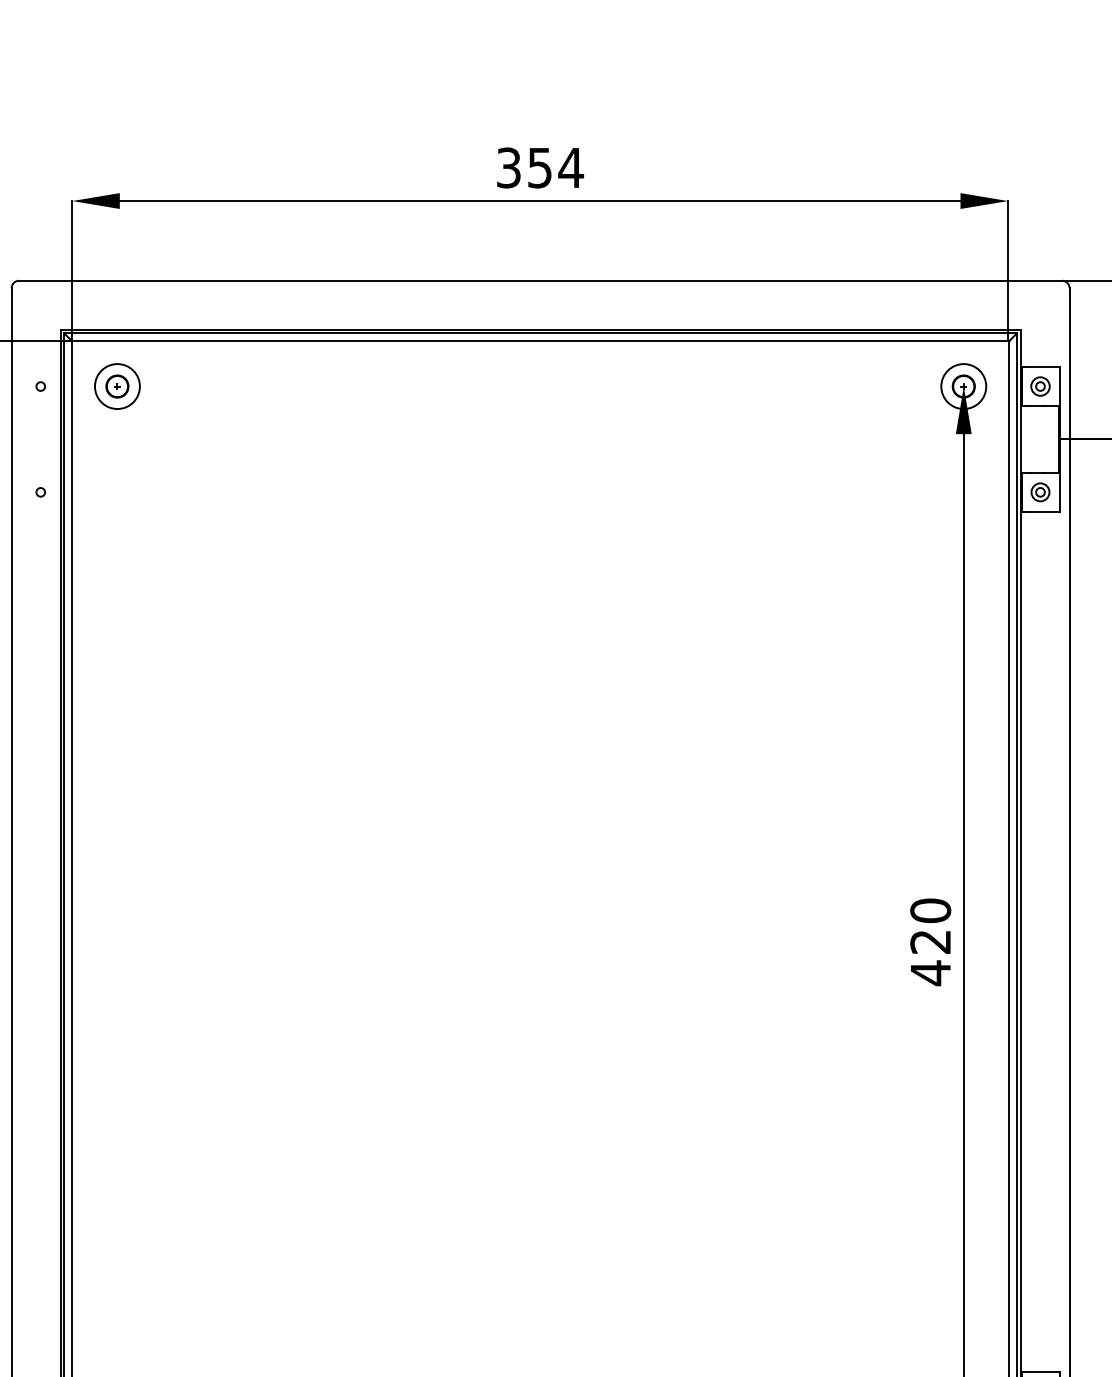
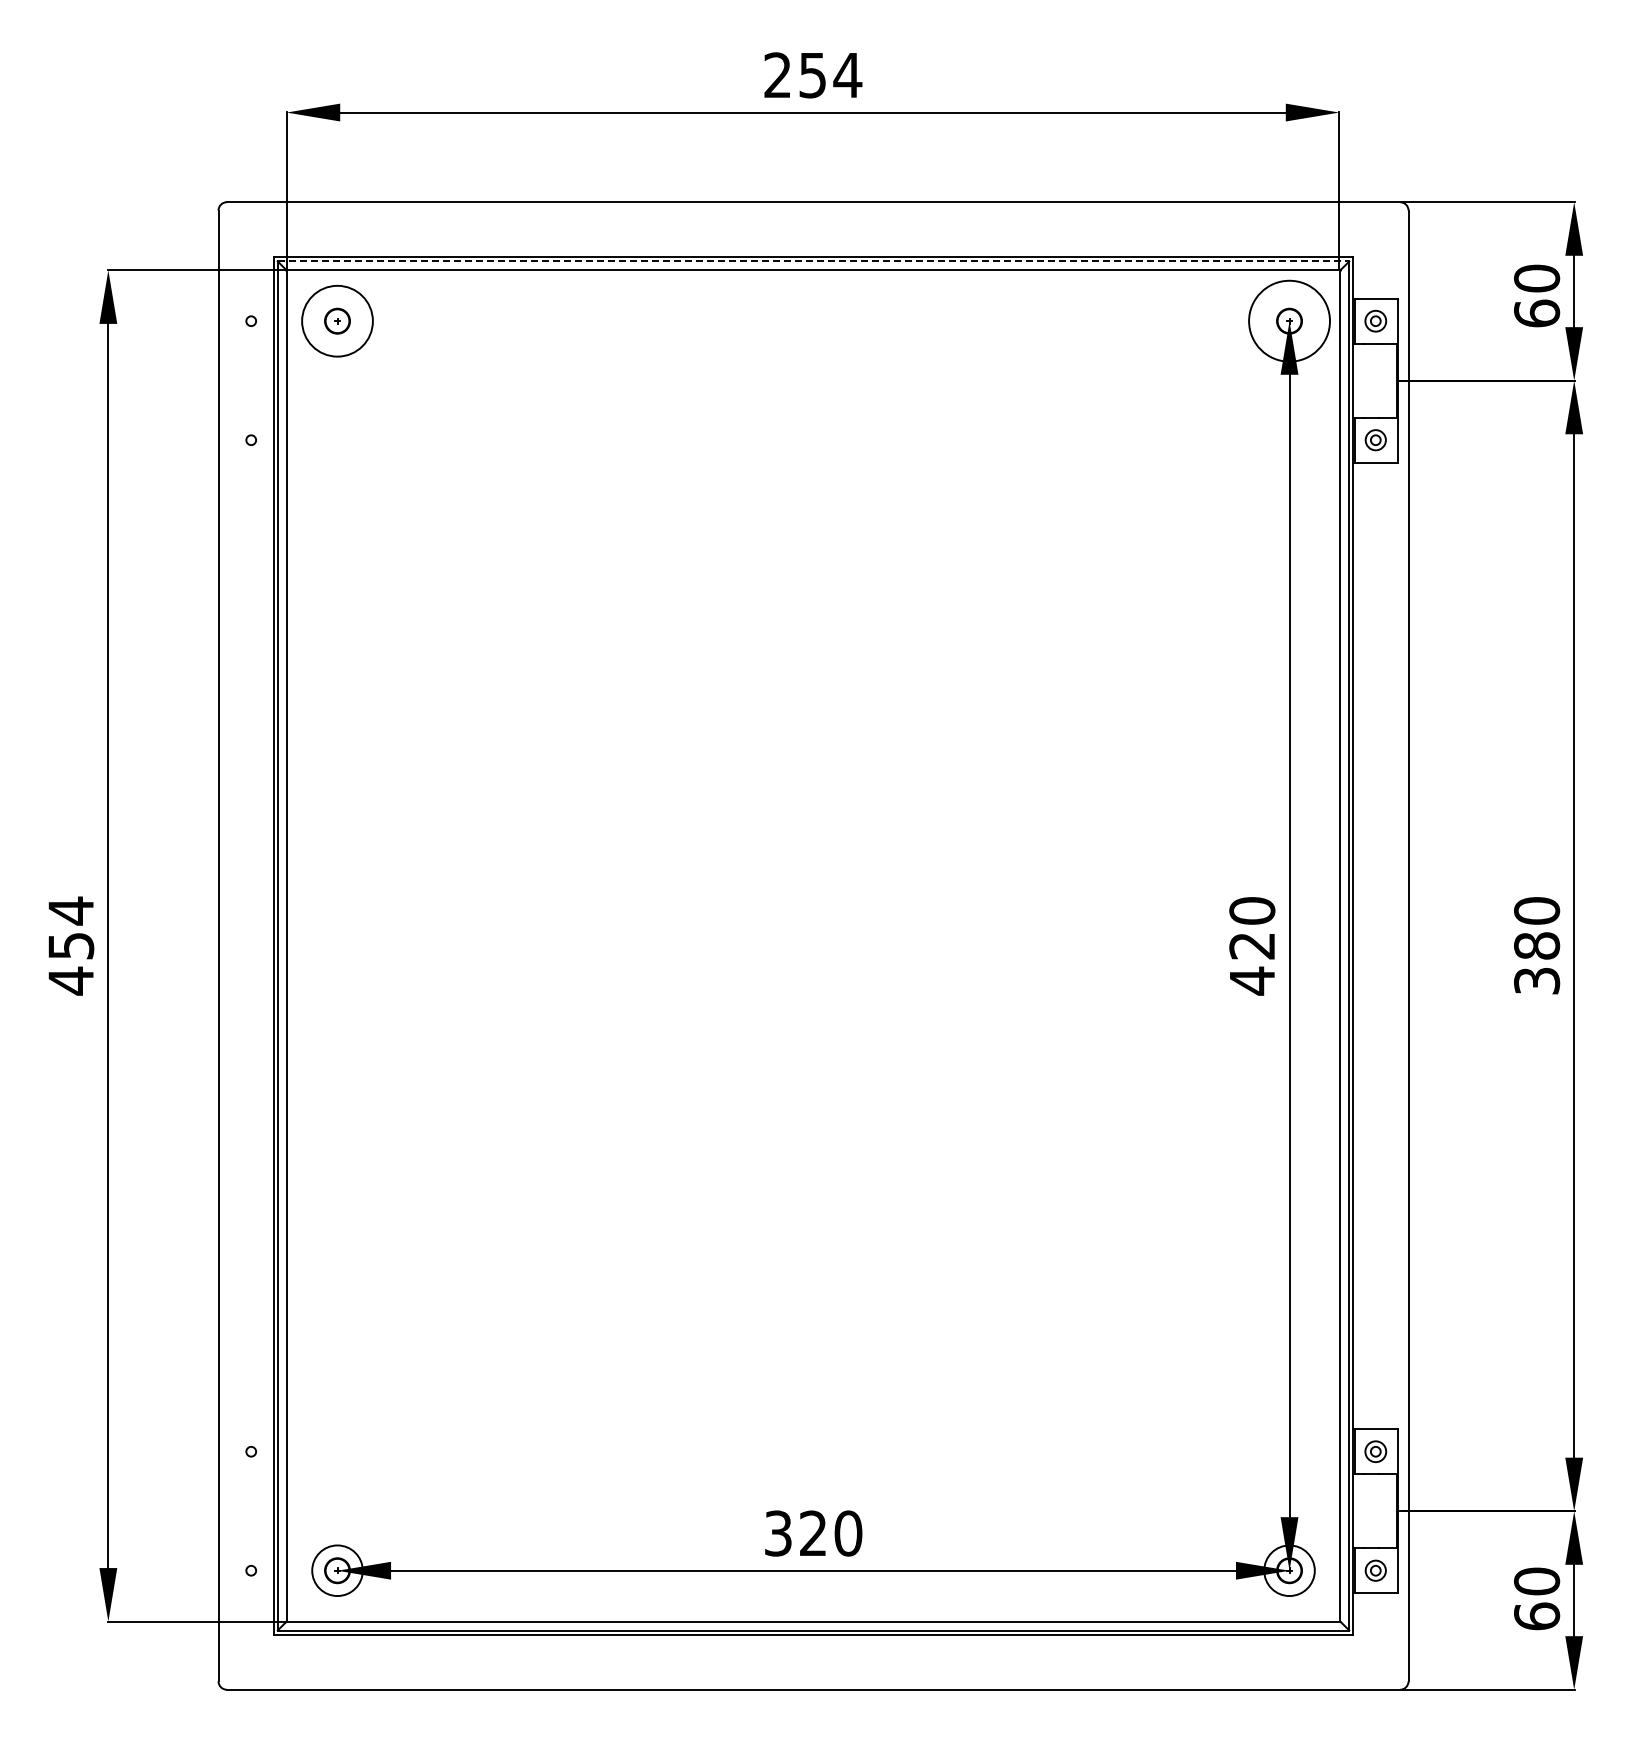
text: (508, 168) -> (777, 75), 354 -> 254
line: (540, 333) -> (813, 261), solid -> dashed
circle: (117, 385) -> (337, 320), size x1.4
circle: (963, 385) -> (1289, 320), size x1.6

